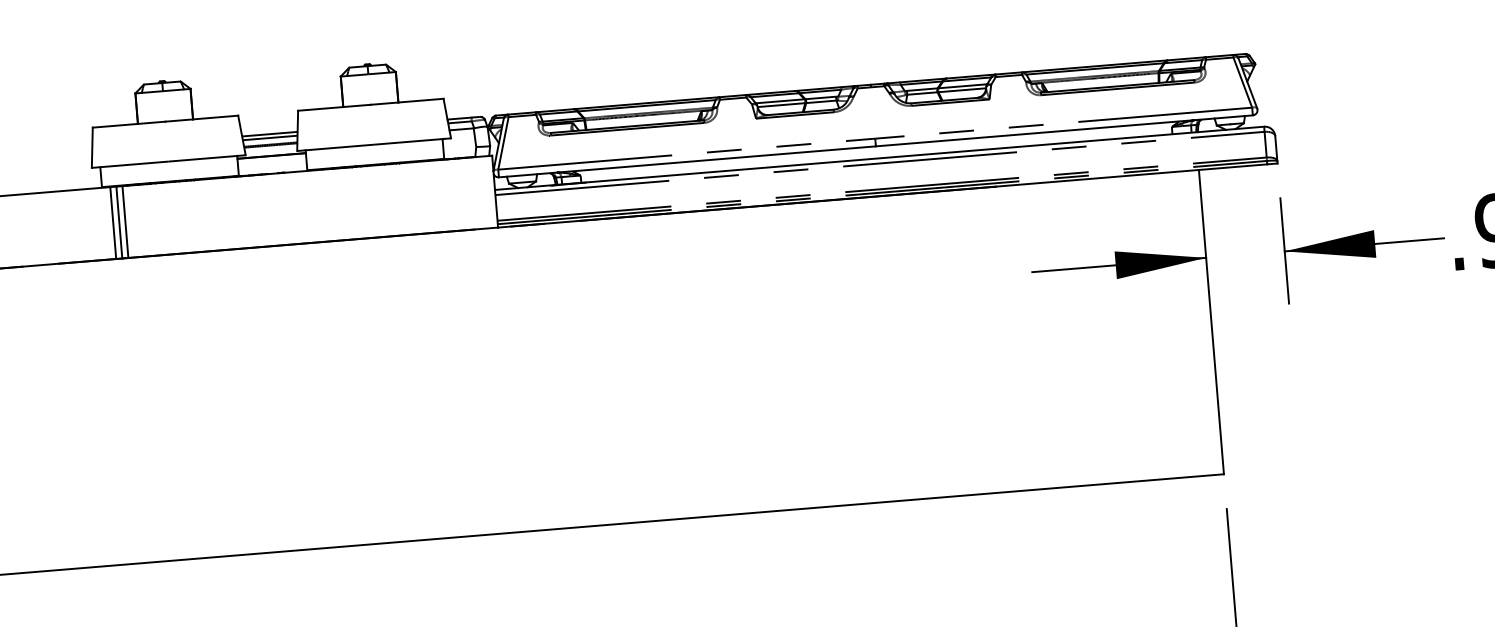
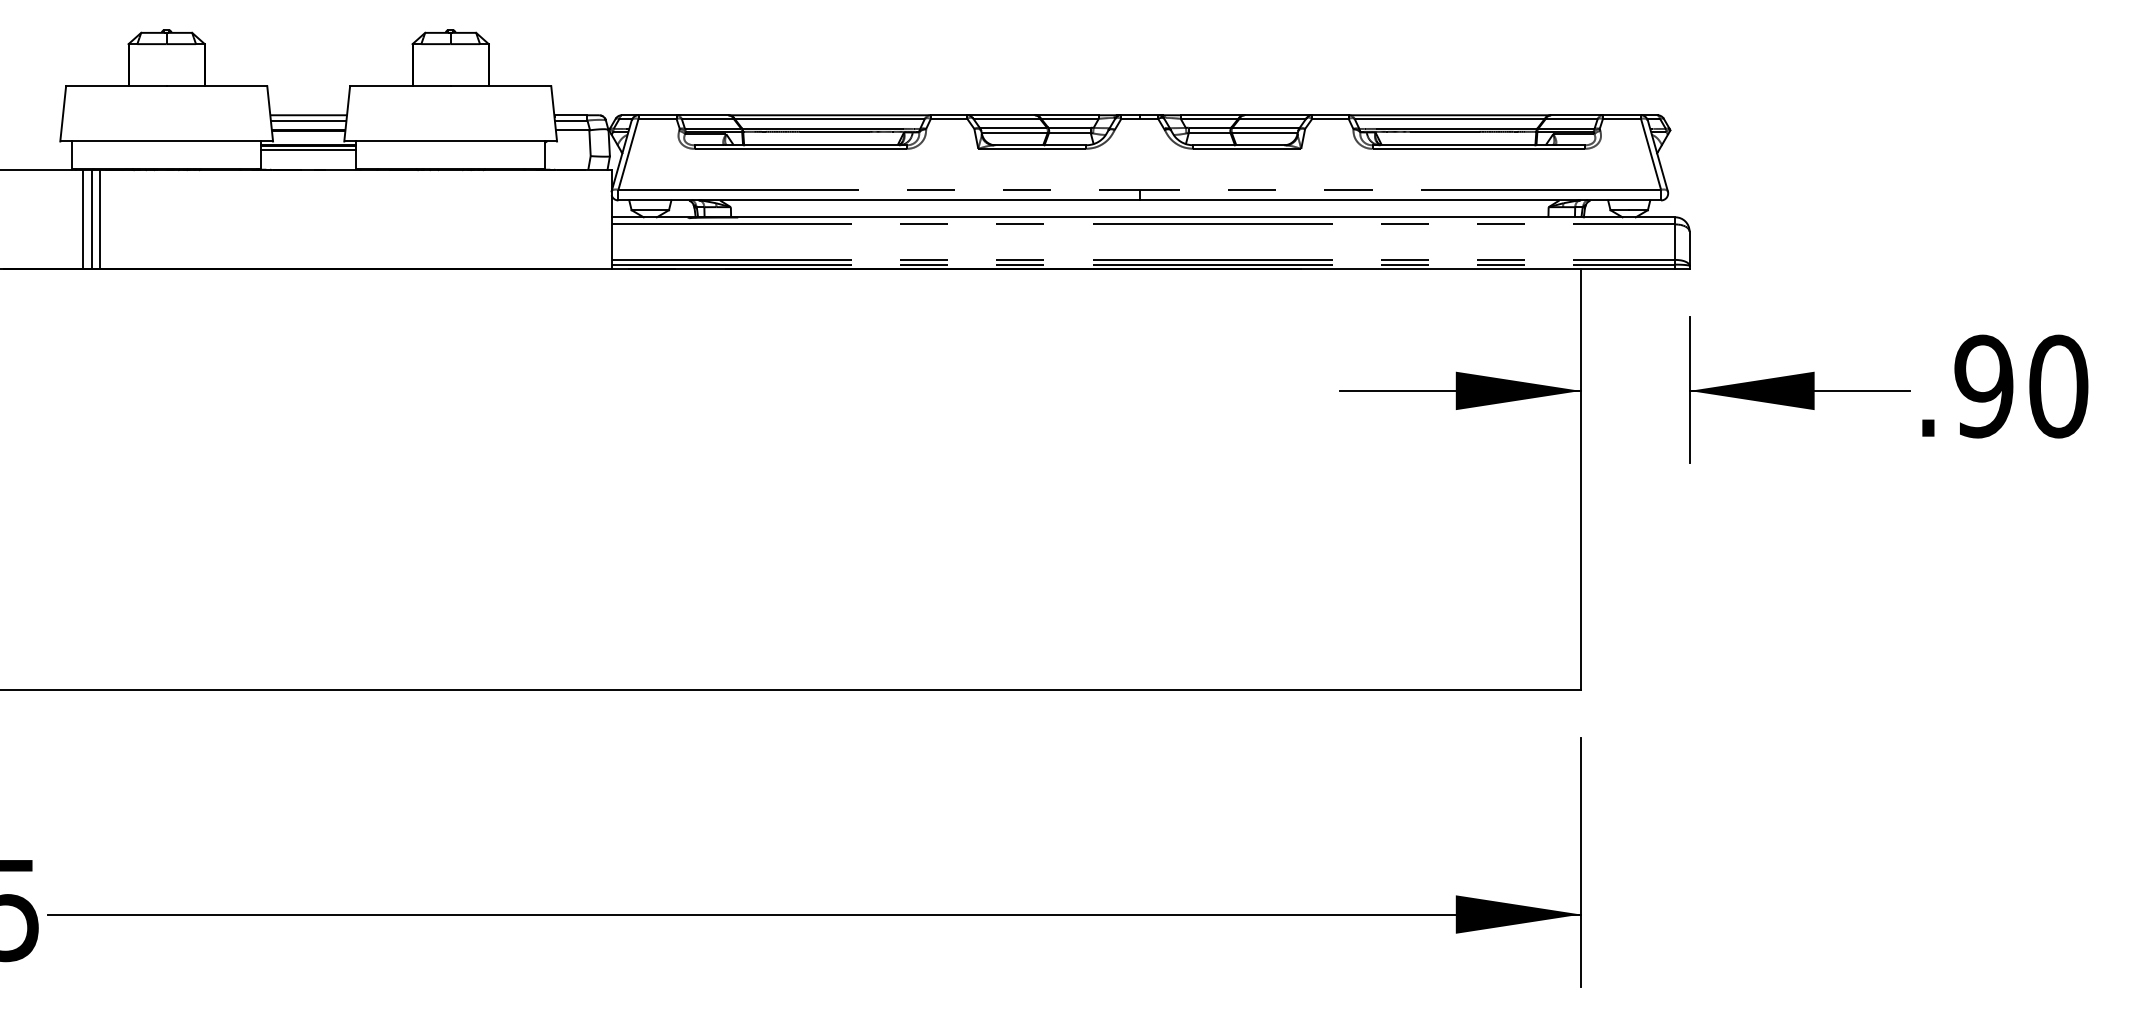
line: (271, 158) -> (308, 149), added

